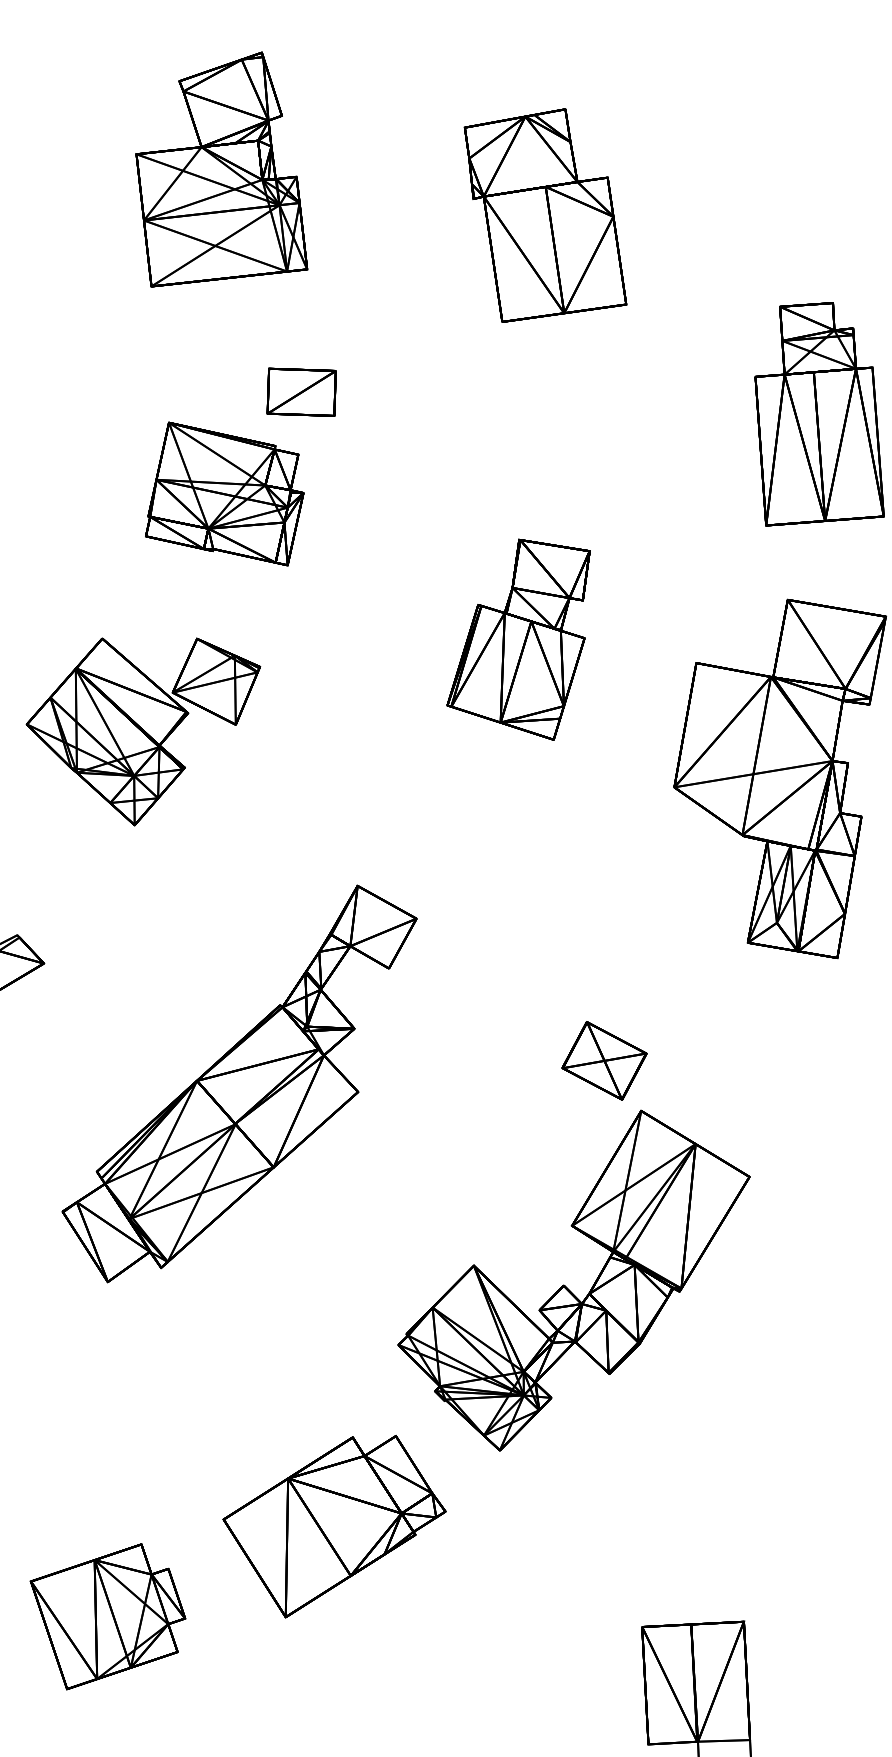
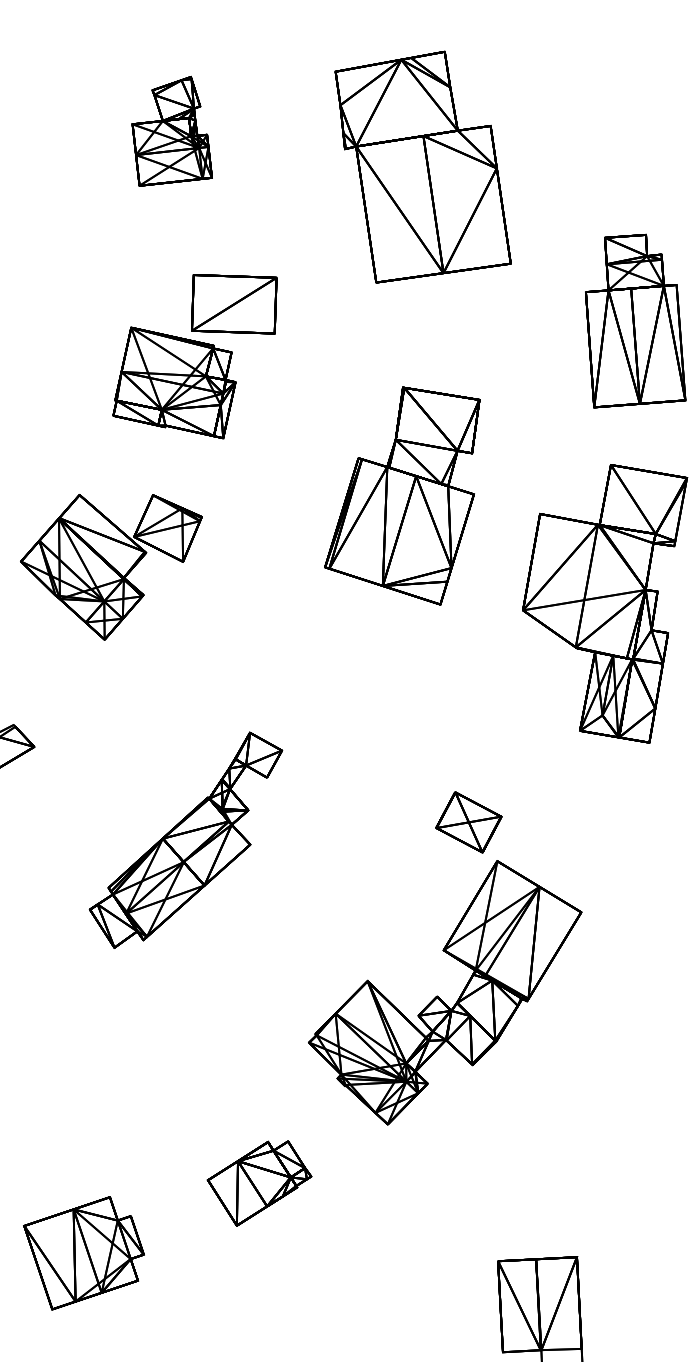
part: (221, 169) -> (171, 131), size x0.6
part: (545, 215) -> (423, 167), size x1.4
part: (301, 391) -> (233, 303), size x1.6
part: (518, 639) -> (402, 495), size x1.4
part: (239, 1083) -> (185, 839), size x0.7
part: (334, 1526) -> (259, 1183), size x0.6

